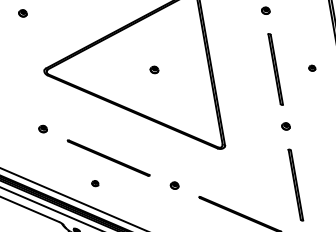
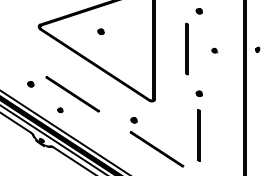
line: (274, 68) -> (186, 48), moved
part: (312, 68) -> (214, 50), moved
part: (153, 69) -> (100, 31), moved
part: (42, 129) -> (30, 84), moved
part: (173, 186) -> (133, 120), moved

